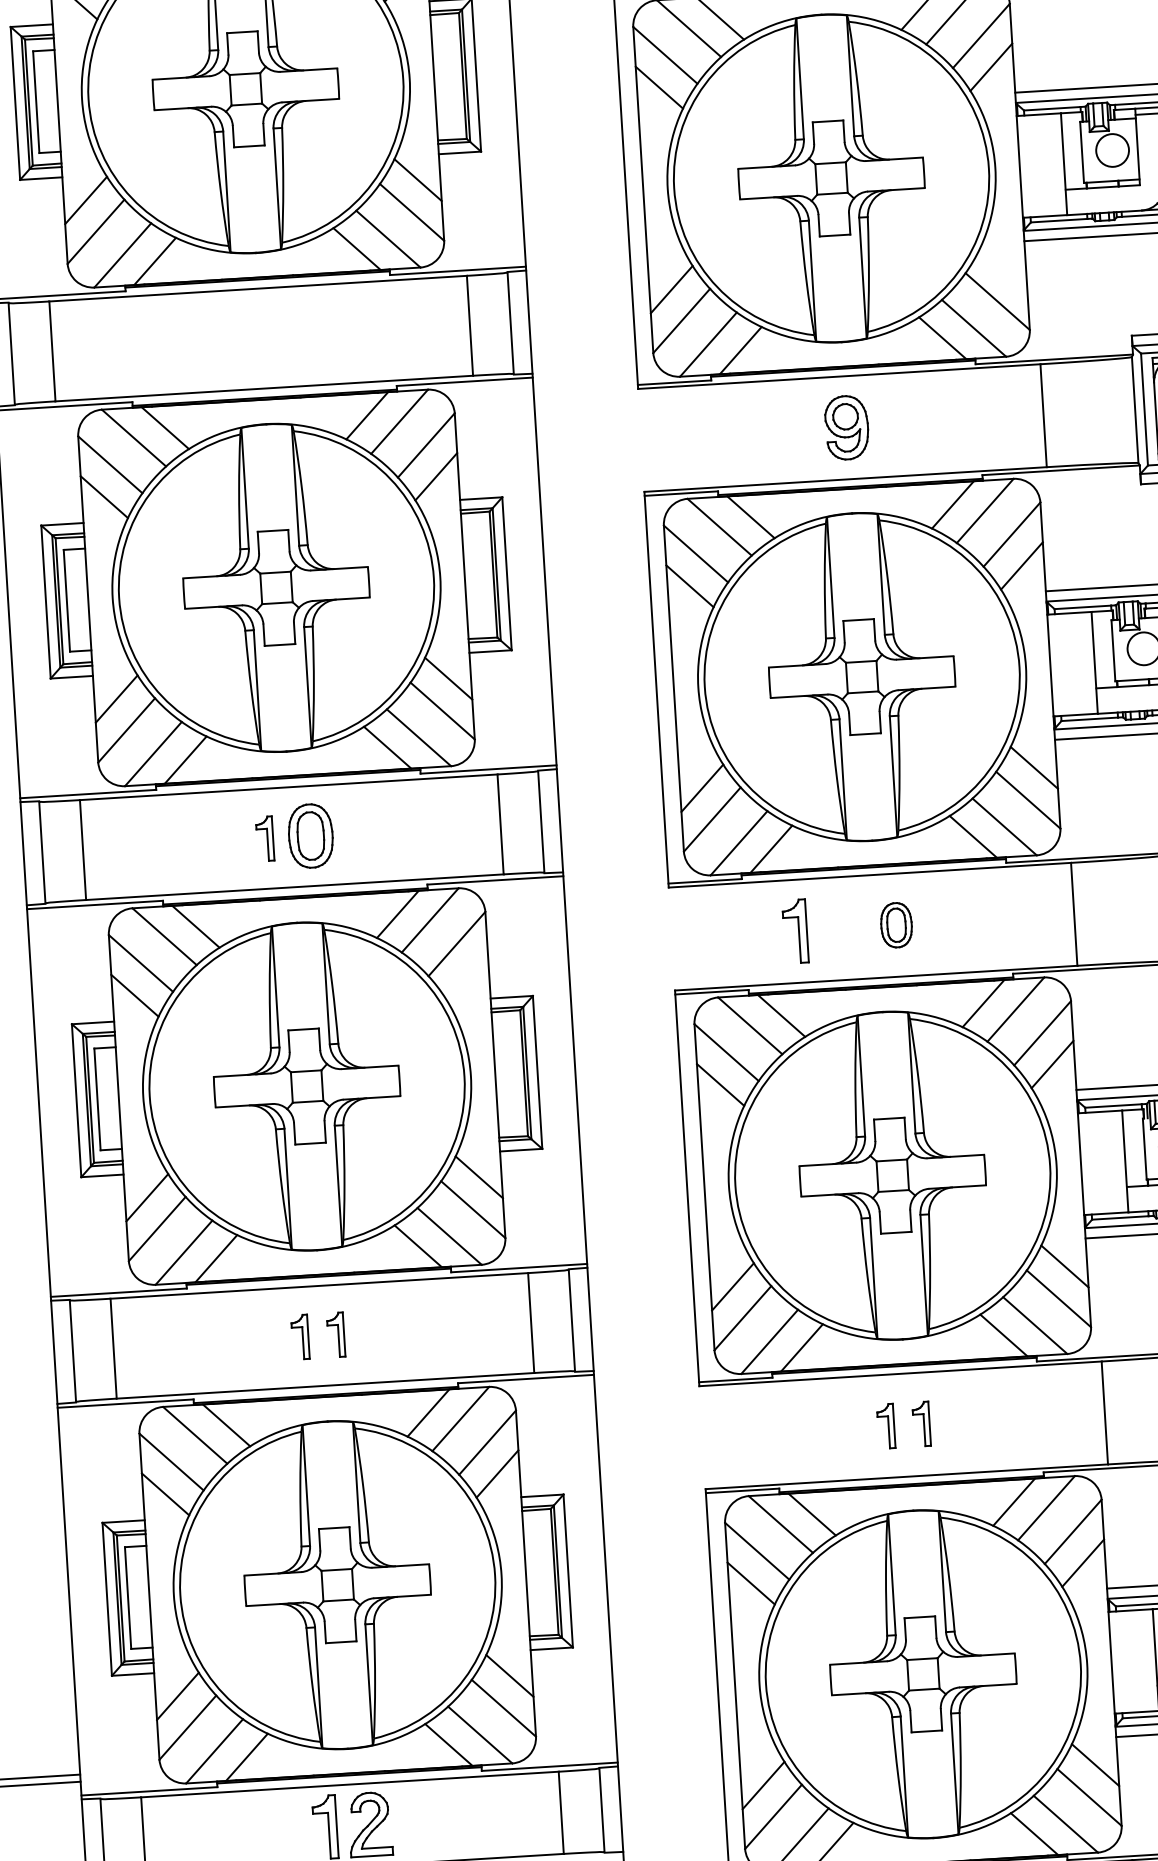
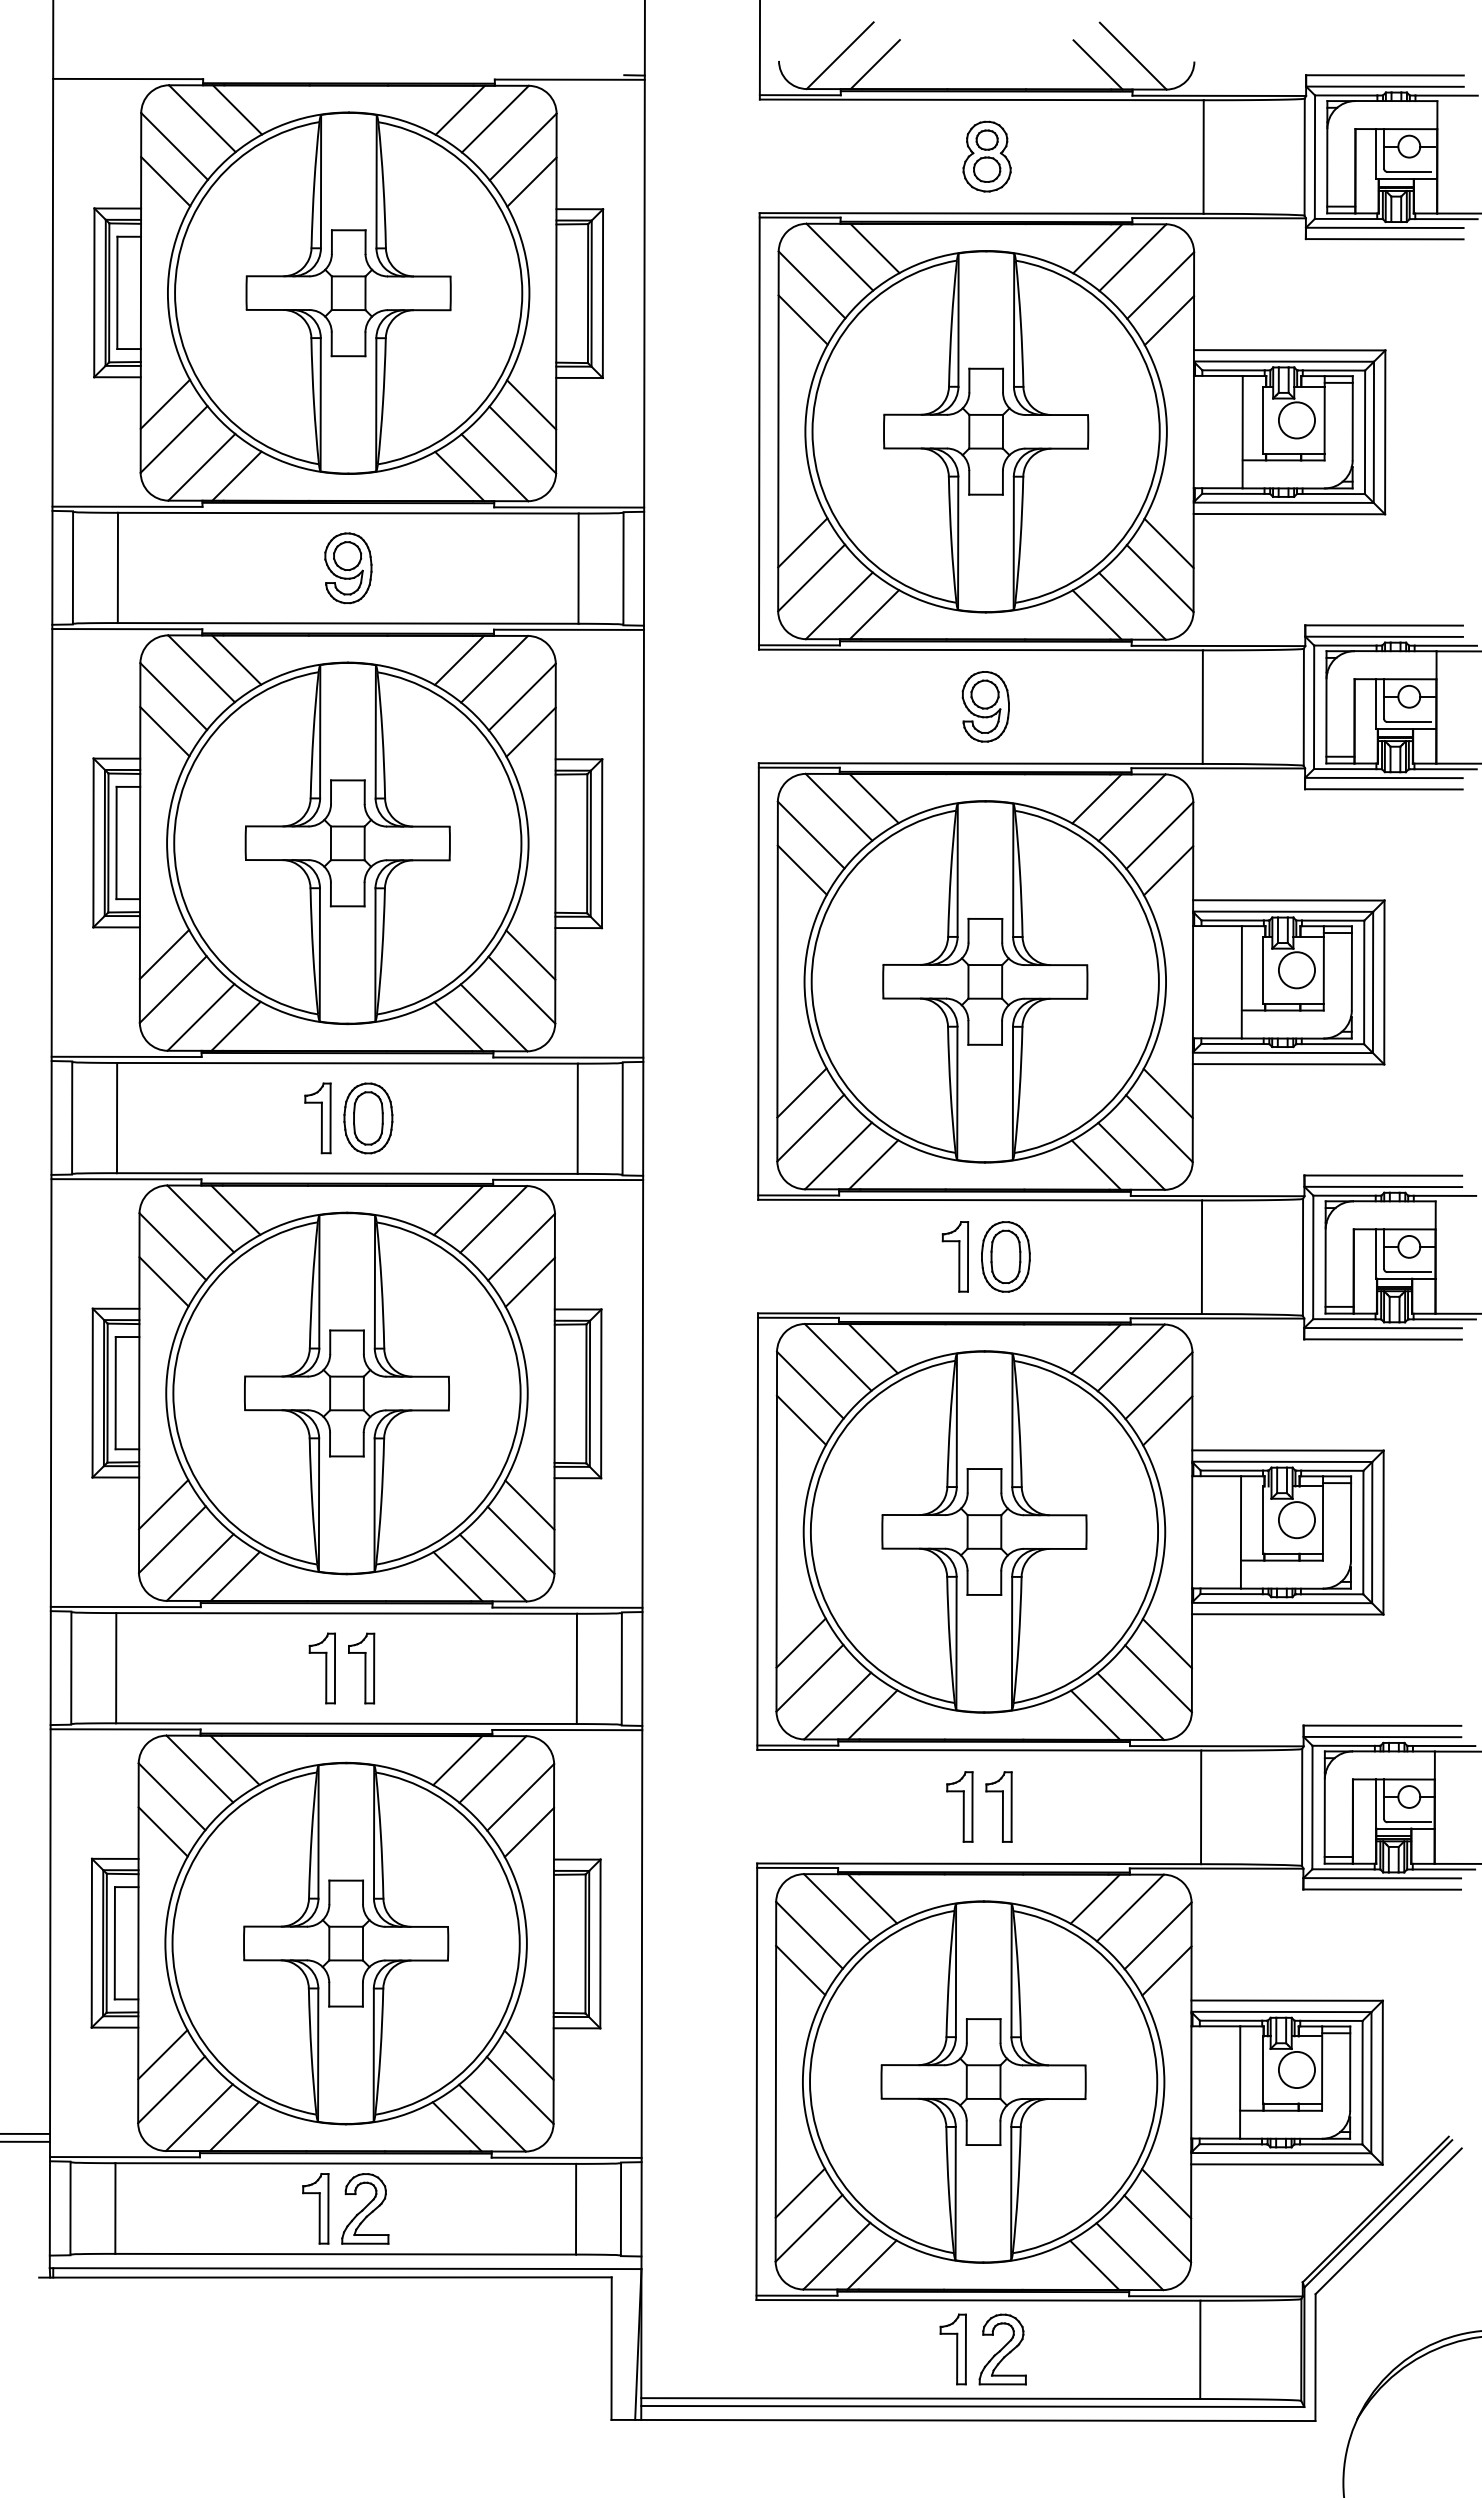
line: (1003, 269) -> (1168, 543), added
part: (261, 338) -> (348, 568), added
part: (264, 839) -> (317, 1118), size x1.43
part: (896, 924) -> (1005, 1256), size x1.43
part: (795, 931) -> (955, 1256), moved
line: (466, 974) -> (529, 1281), added
part: (335, 1334) -> (361, 1668), size x1.43
part: (299, 1337) -> (321, 1668), size x1.43
part: (921, 1423) -> (998, 1806), size x1.43
part: (885, 1425) -> (959, 1806), size x1.43

